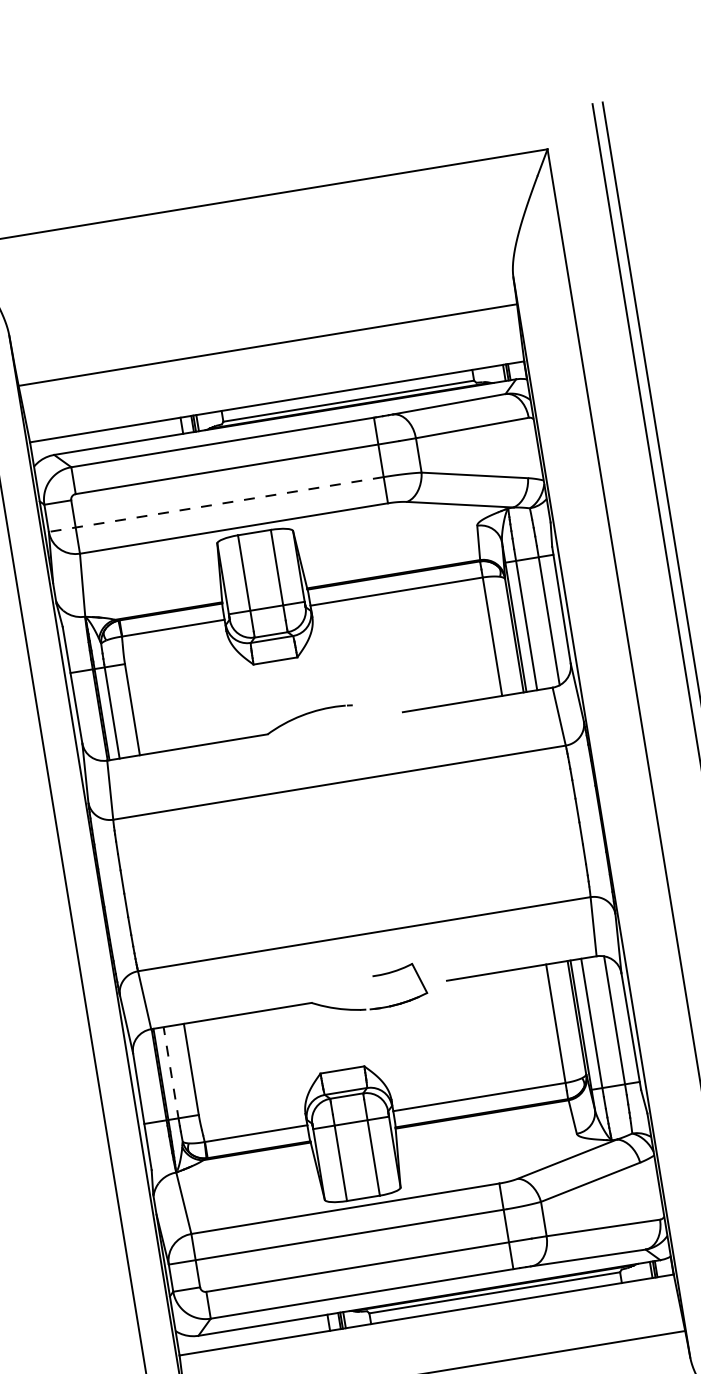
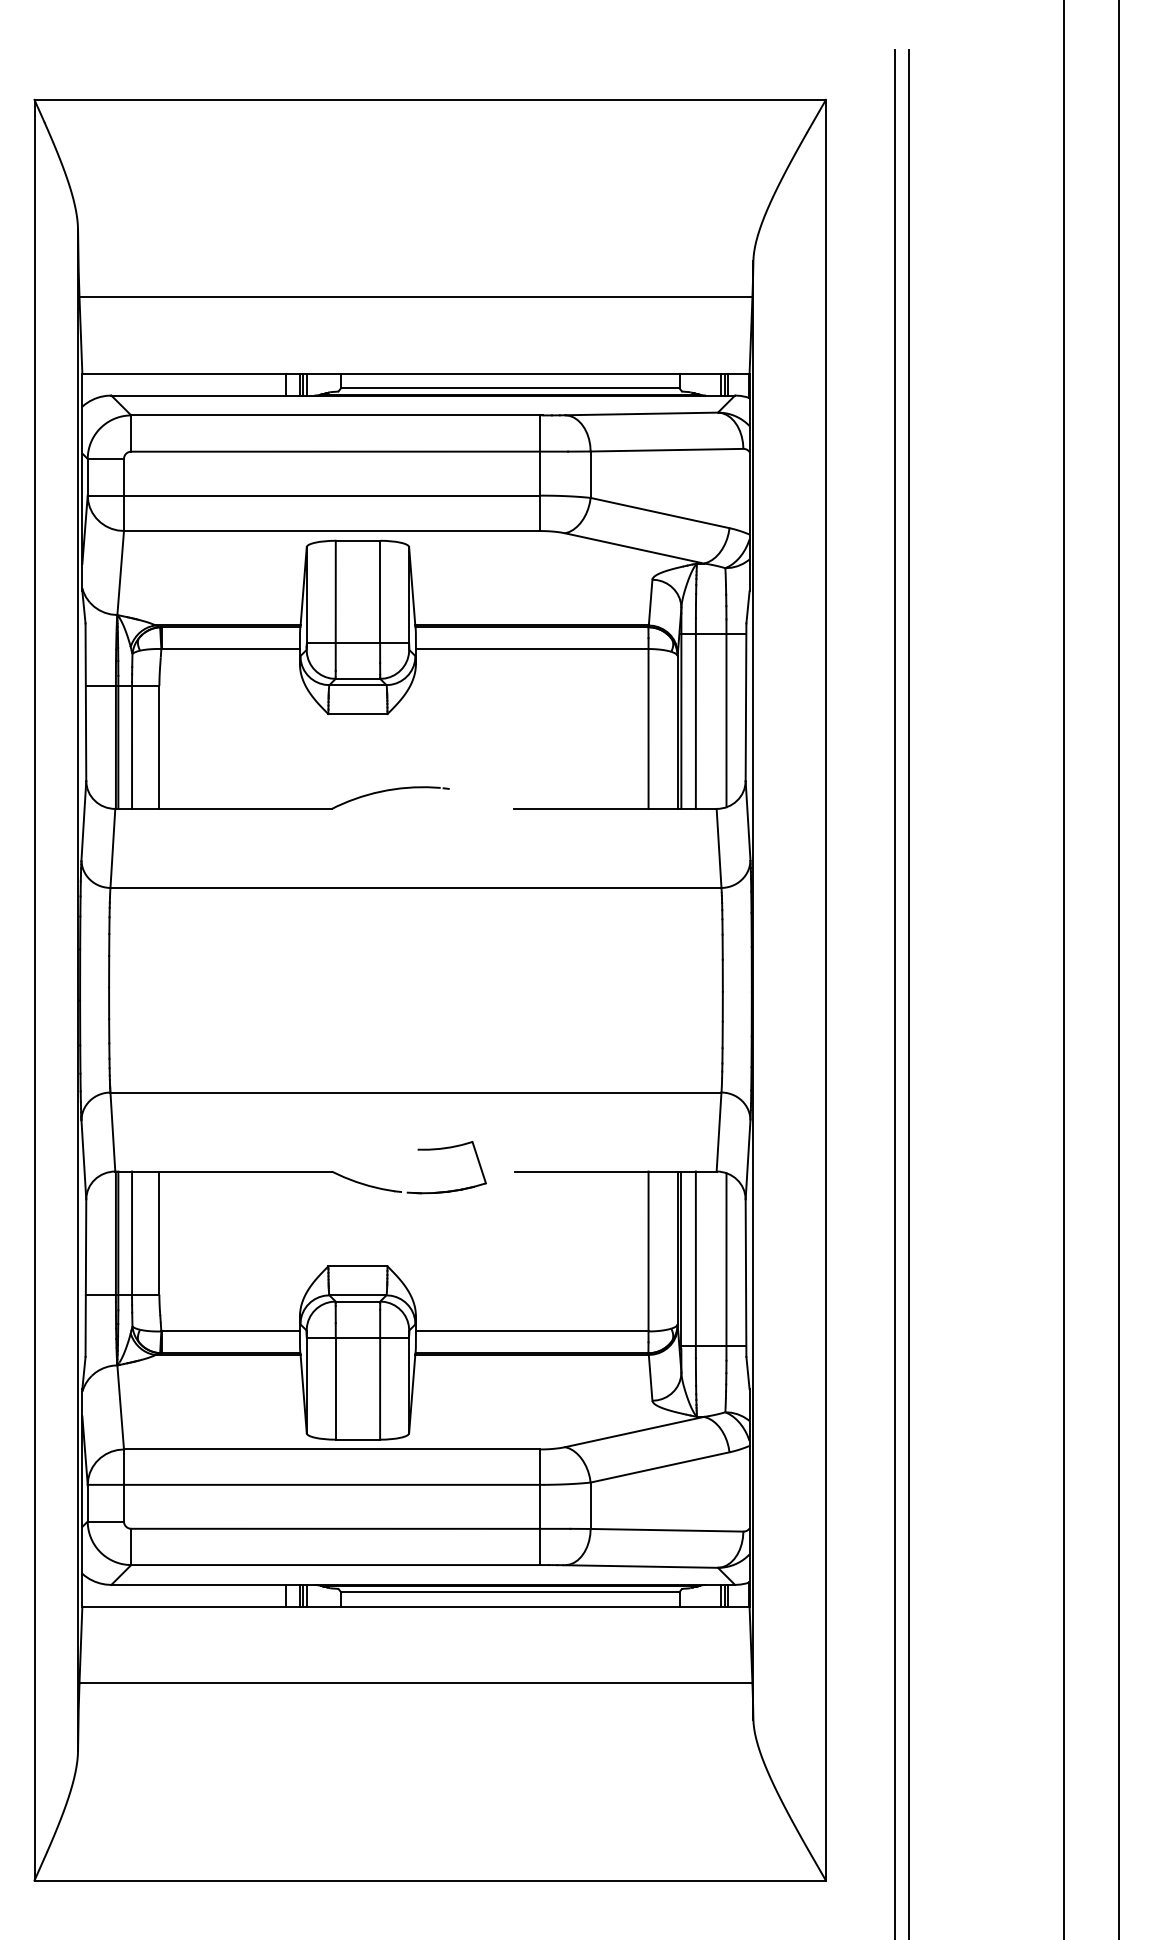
line: (216, 504) -> (313, 495), dashed -> solid
line: (171, 1073) -> (132, 1234), dashed -> solid

